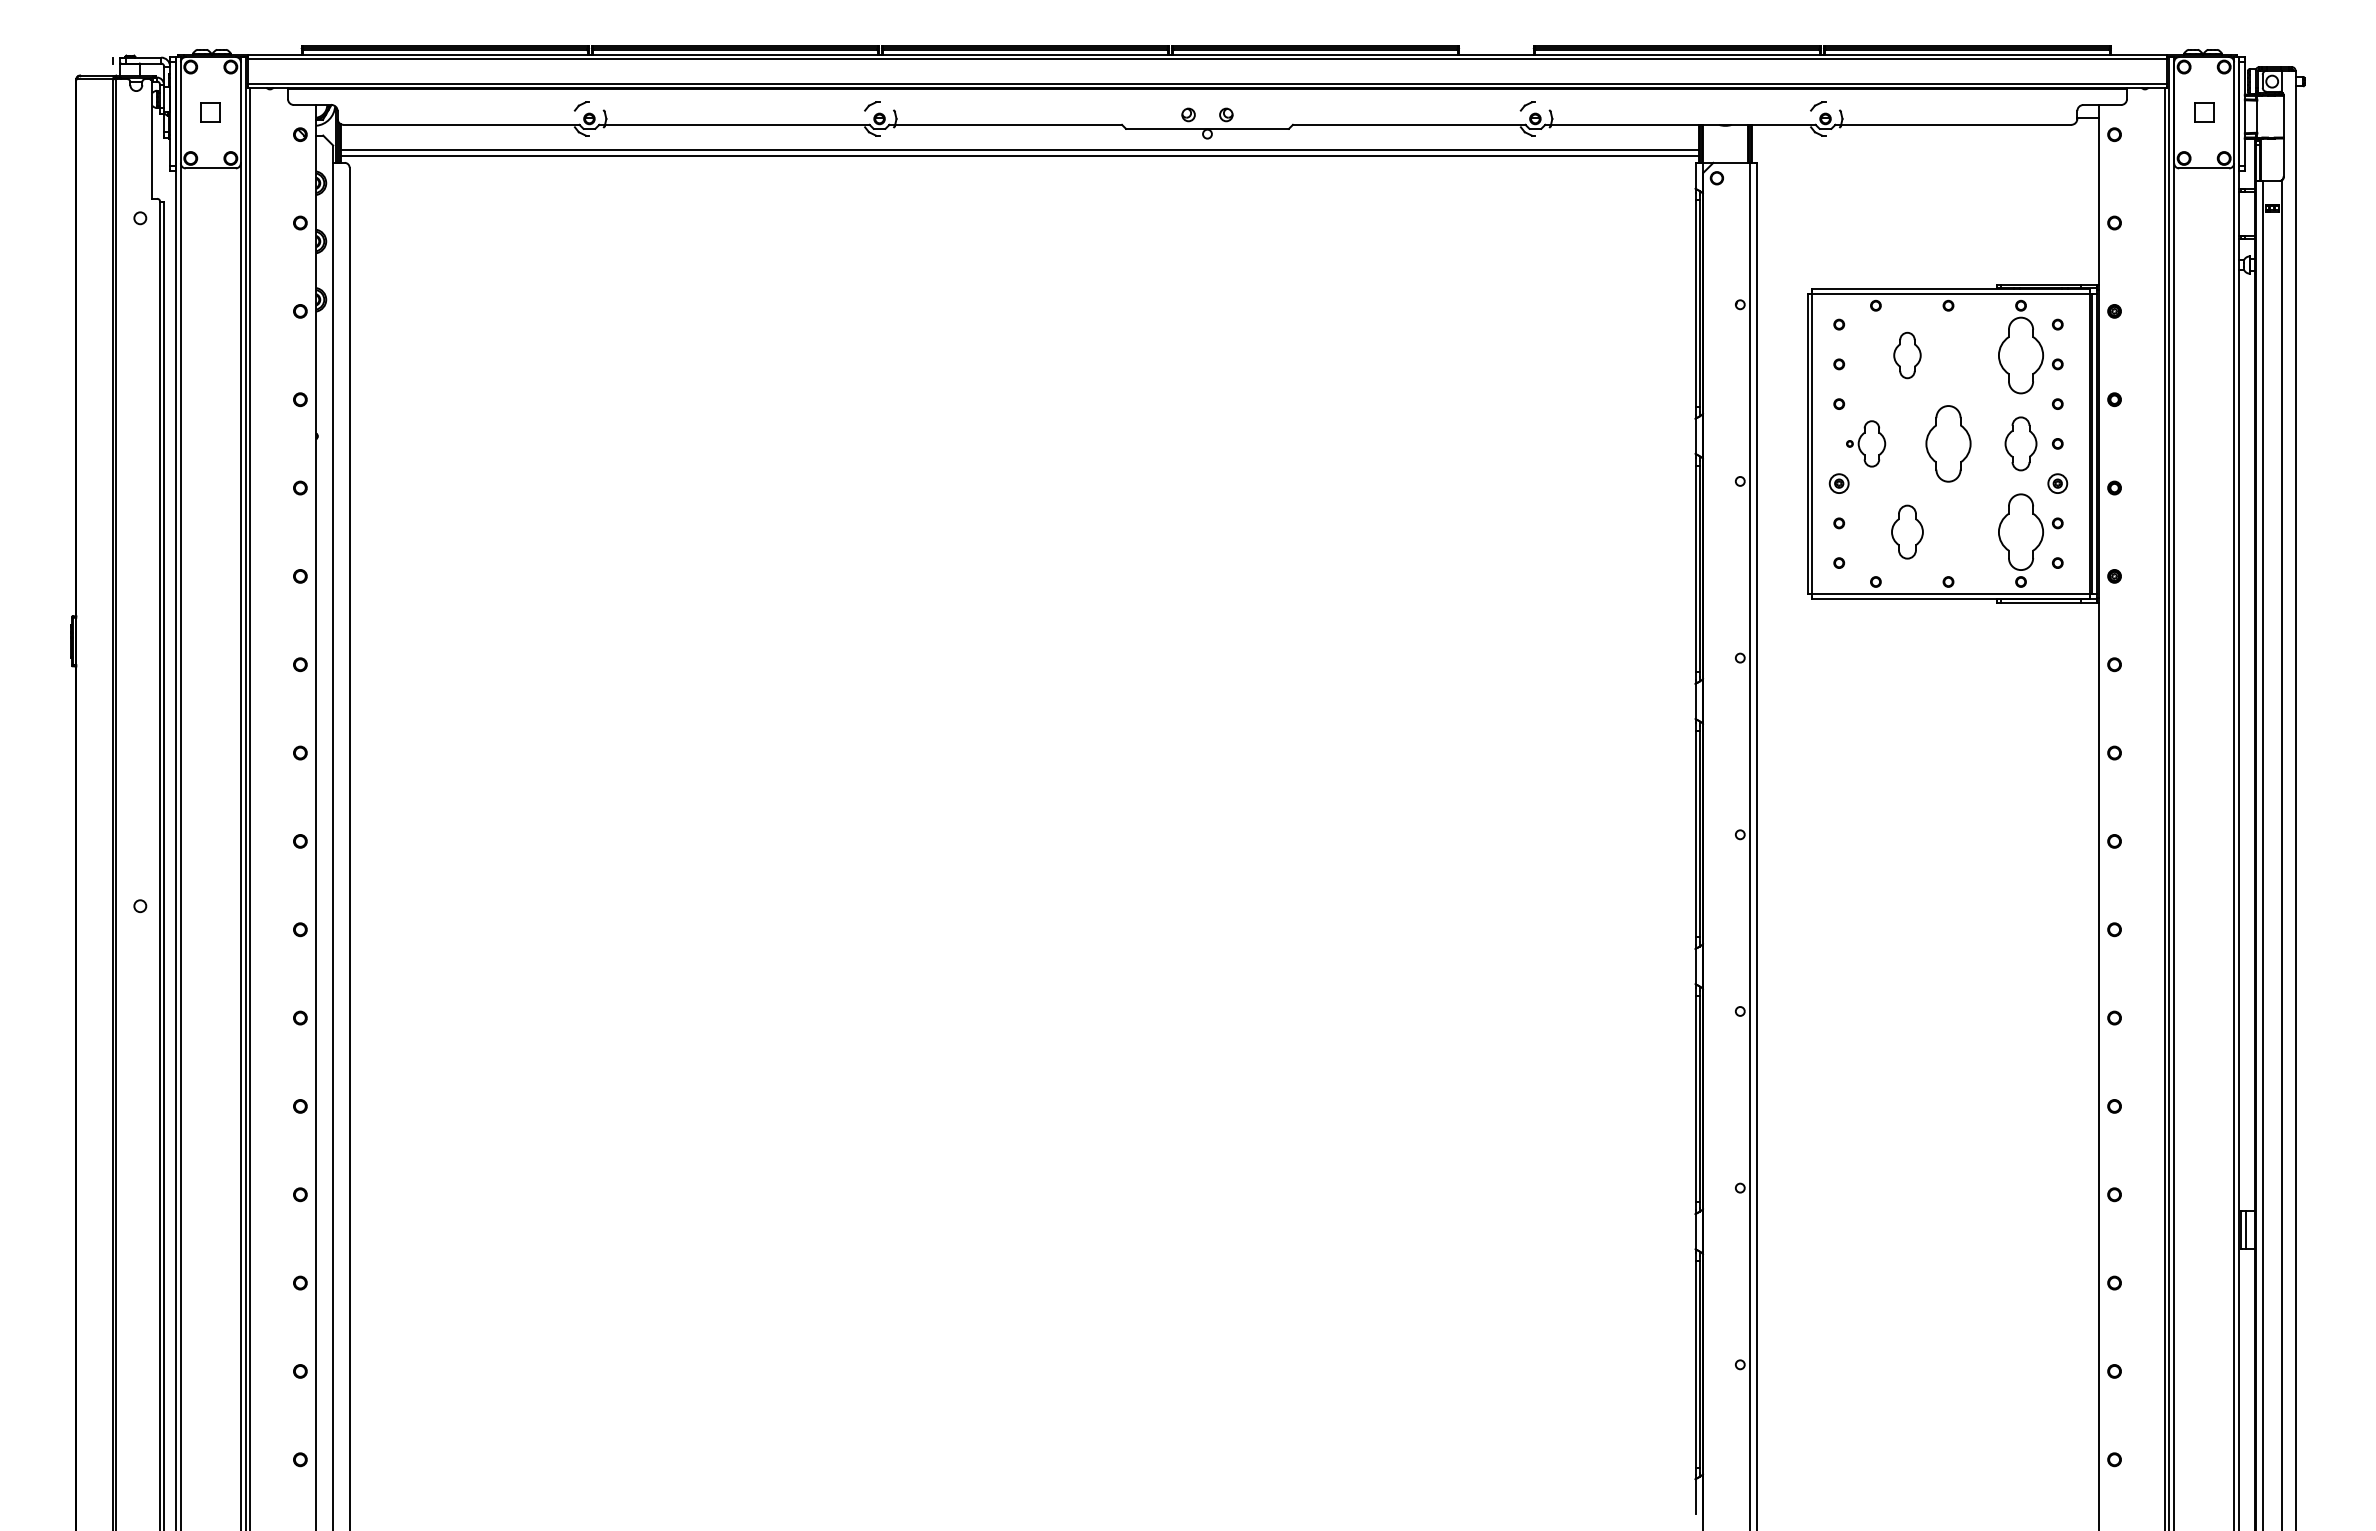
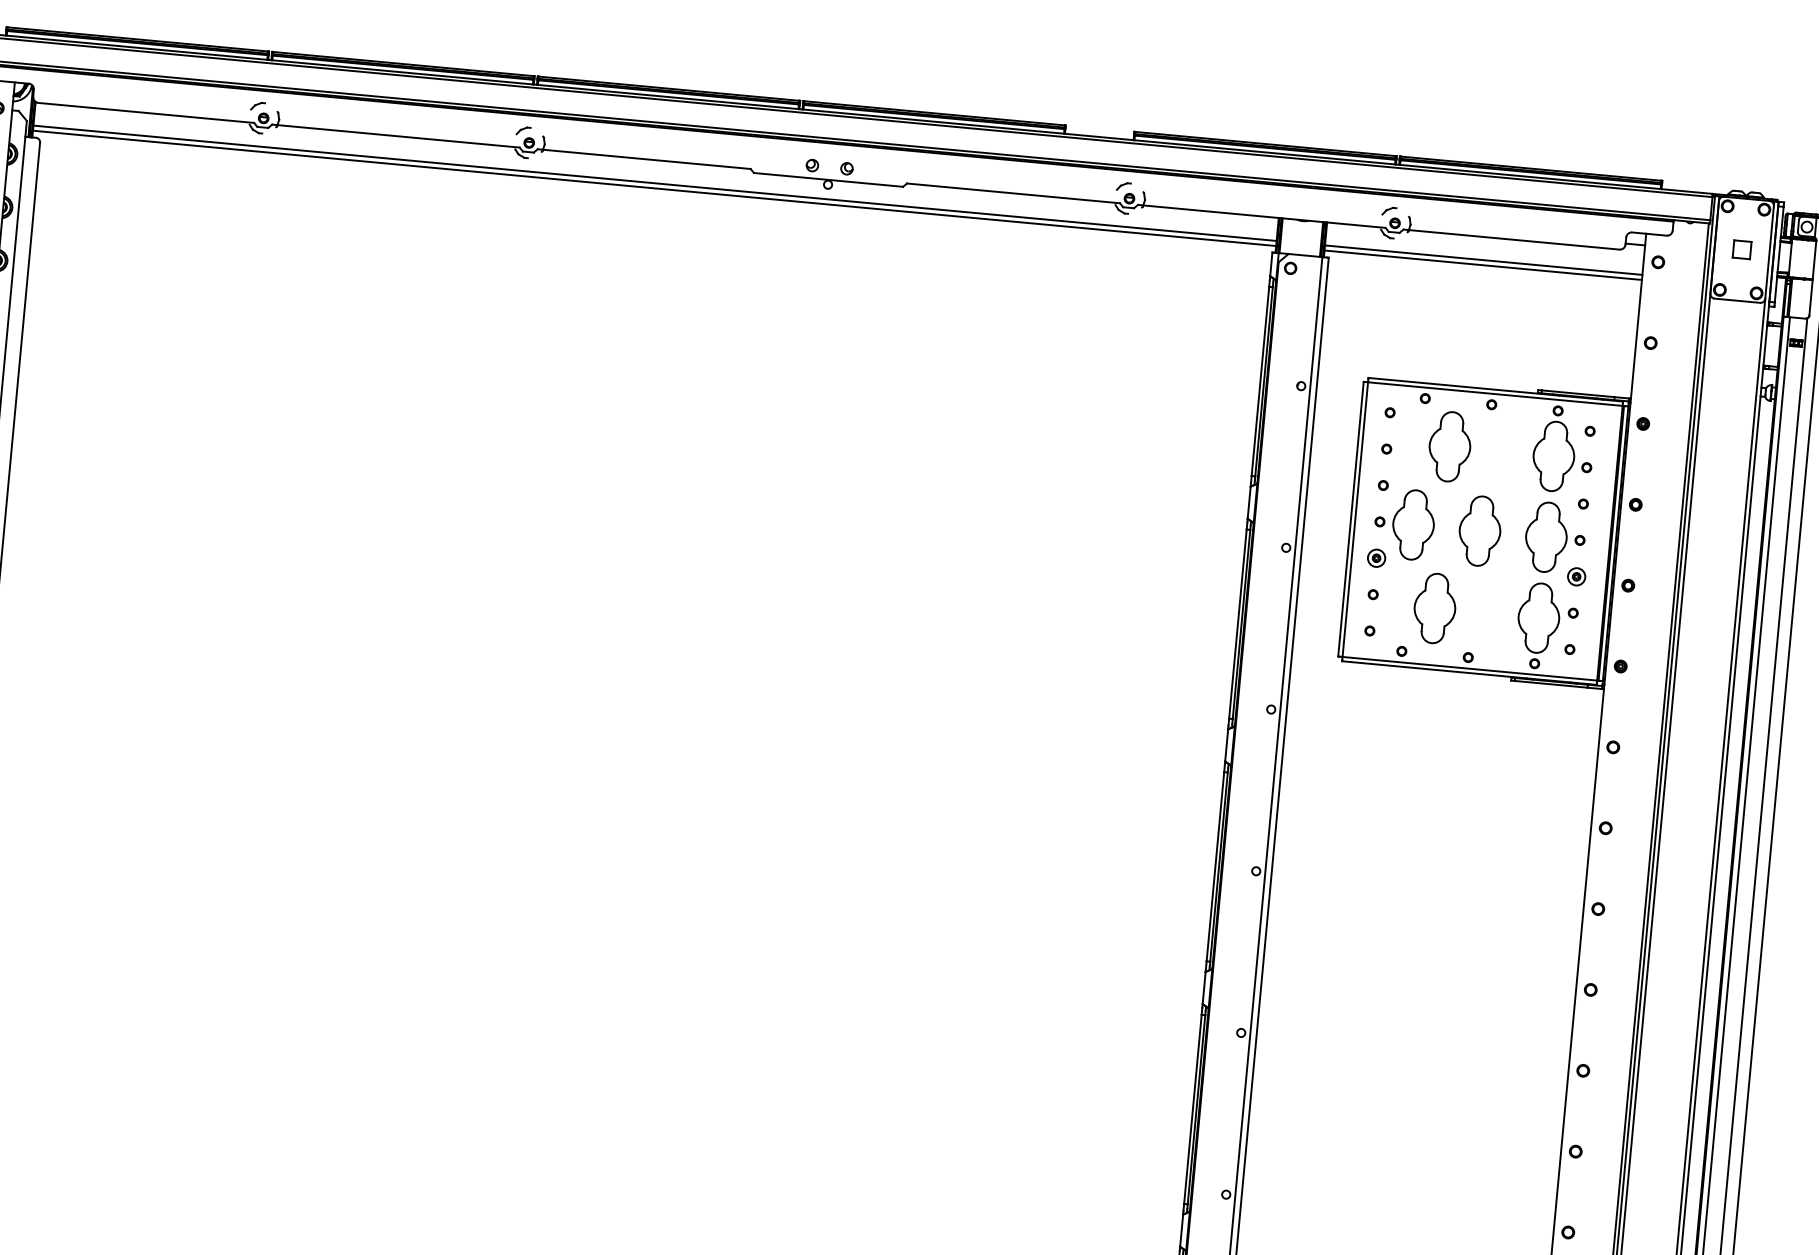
line: (1924, 149) -> (1483, 259), added
line: (1924, 155) -> (1482, 265), added
part: (1907, 355) -> (1449, 446), size x1.67
part: (1865, 443) -> (1404, 523), size x1.67
part: (2020, 443) -> (1545, 536), size x1.43
part: (1907, 531) -> (1435, 607), size x1.43

